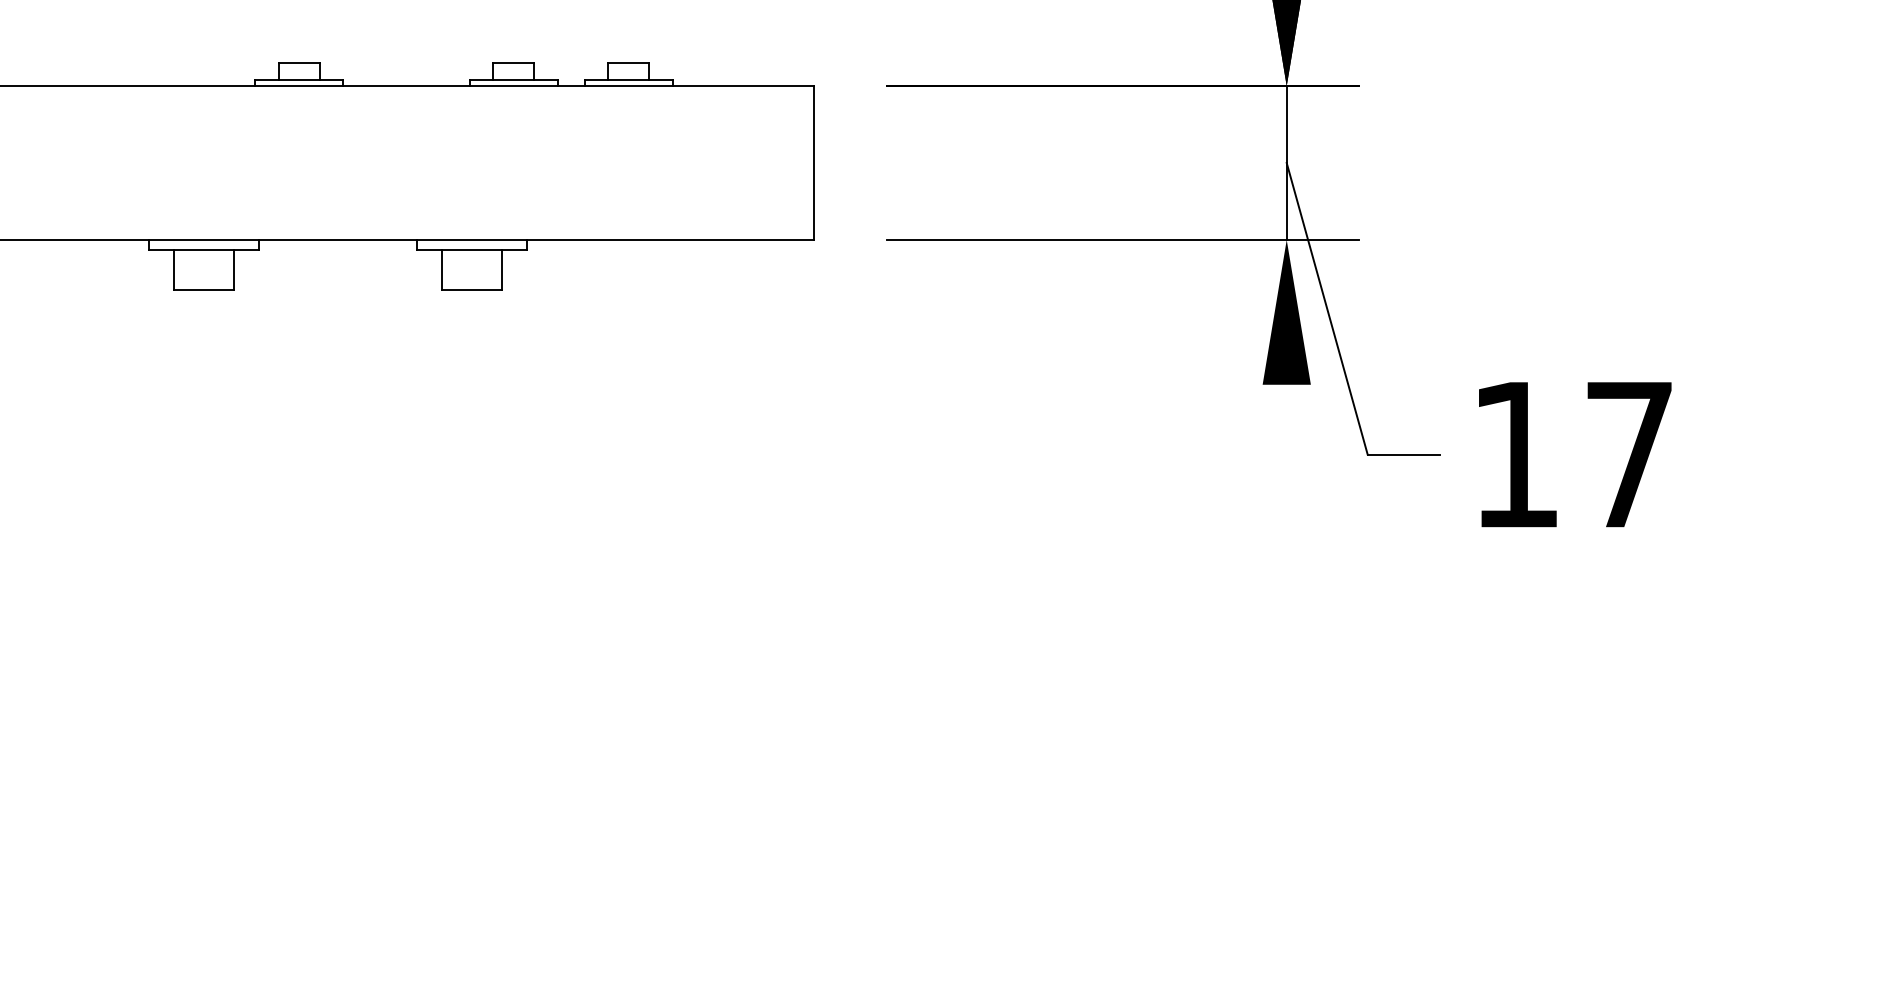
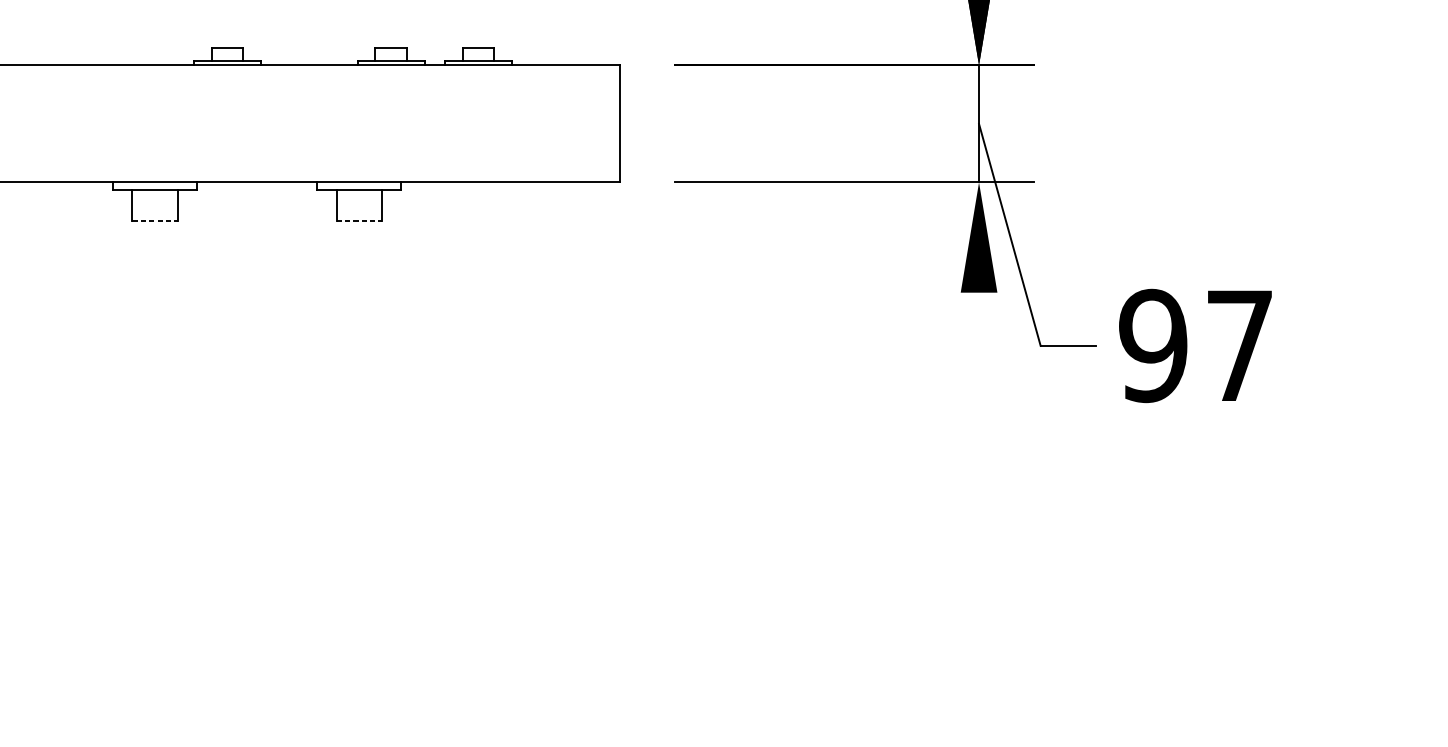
line: (204, 290) -> (155, 220), solid -> dashed
line: (472, 290) -> (359, 220), solid -> dashed
text: (1515, 454) -> (1153, 345), 17 -> 97

